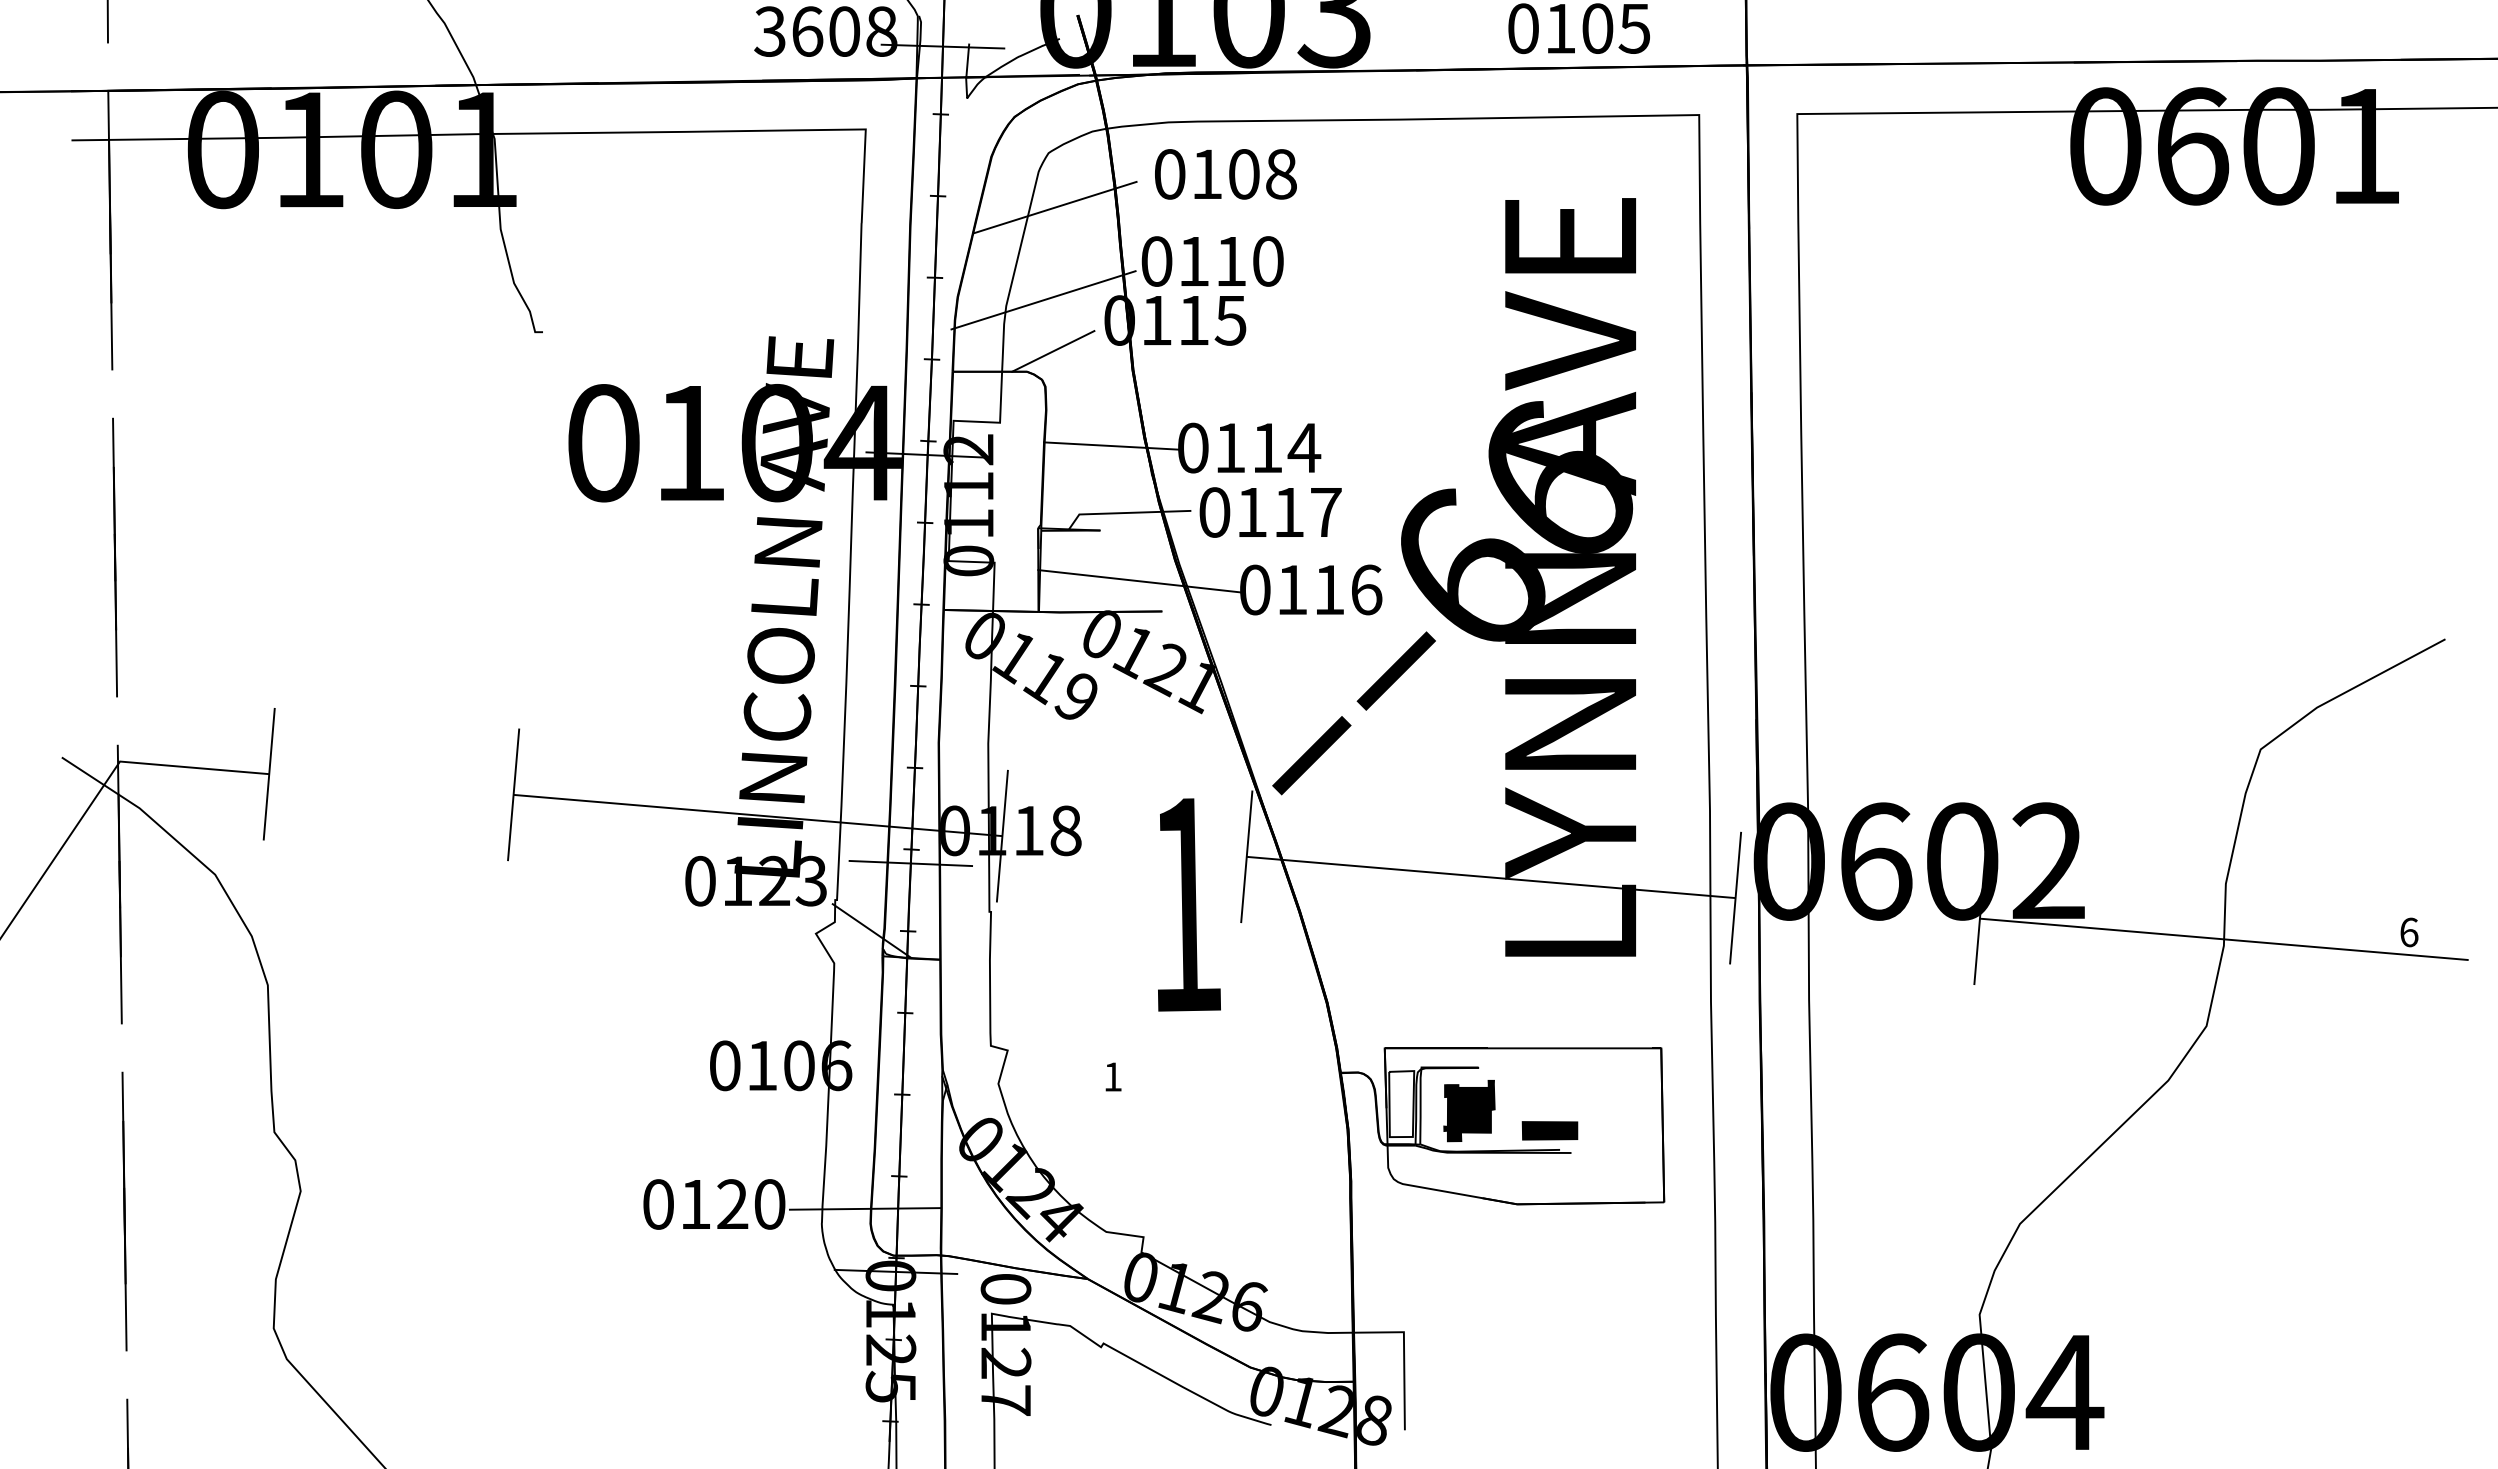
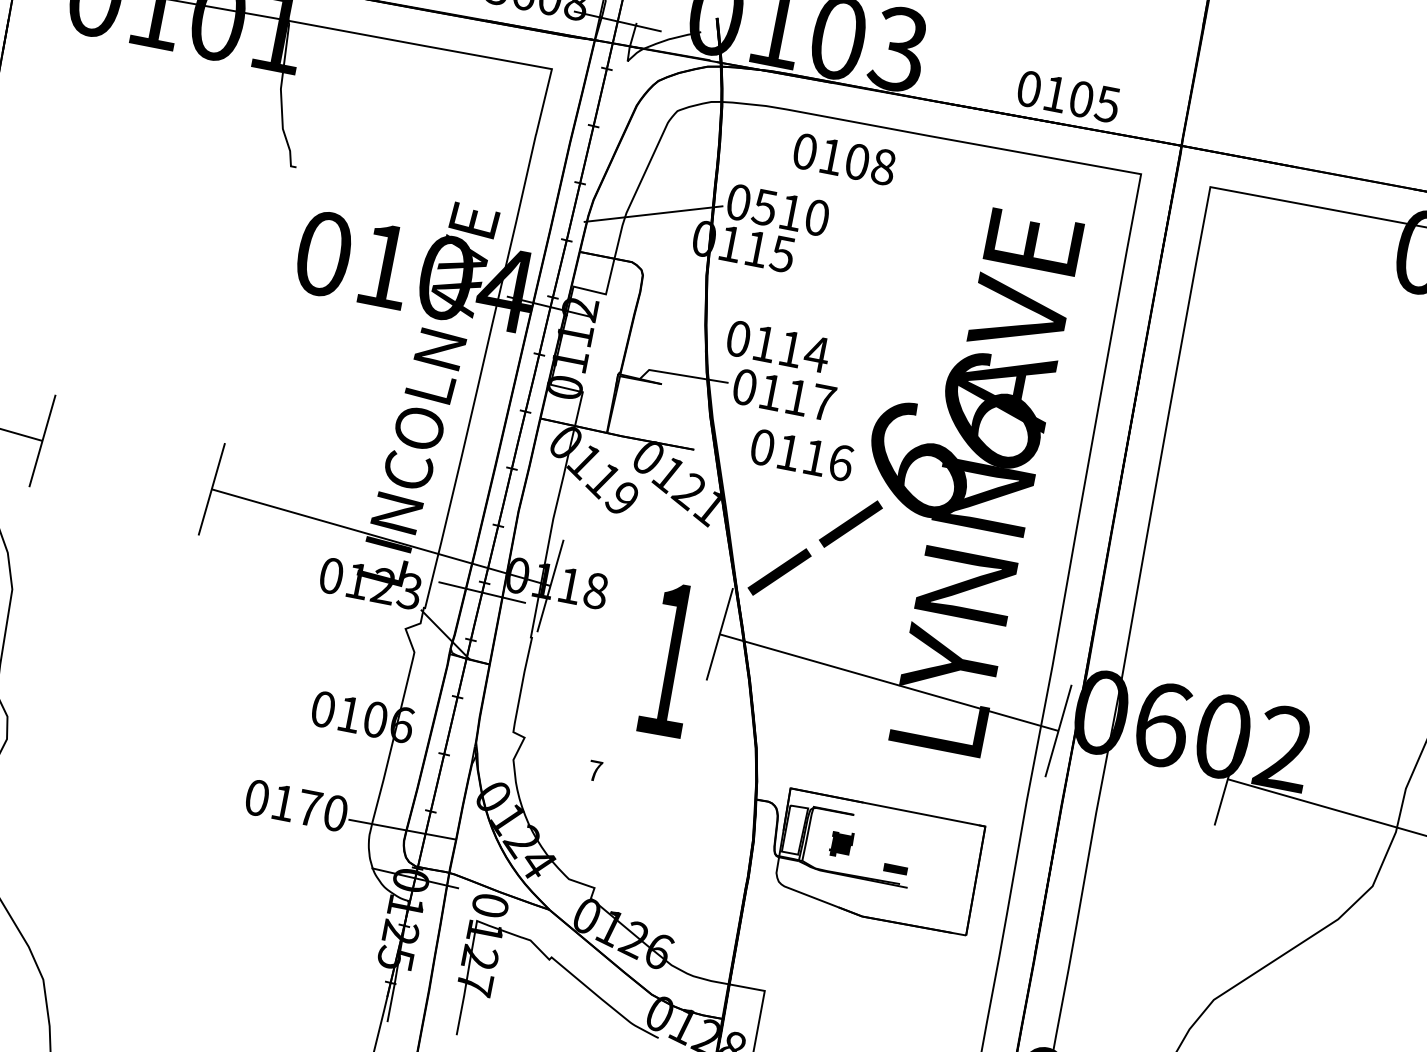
text: (1225, 174) -> (844, 159), moved
line: (1054, 207) -> (674, 150), removed
text: (1193, 261) -> (764, 207), 0110 -> 0510
line: (1053, 351) -> (653, 251), removed
line: (1112, 445) -> (682, 325), removed
line: (1139, 581) -> (682, 425), removed
text: (1113, 1076) -> (595, 770), 1 -> 7
part: (1469, 1111) -> (841, 844), size x0.6
part: (1549, 1130) -> (895, 868), size x0.6
text: (732, 1203) -> (309, 807), 0120 -> 0170

